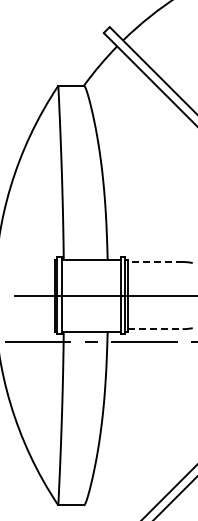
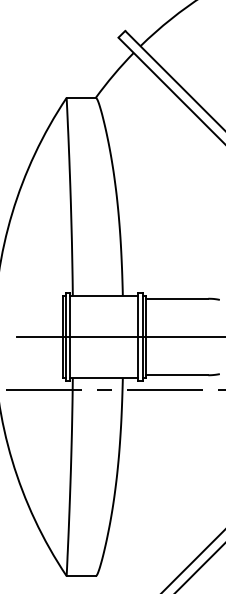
line: (154, 262) -> (176, 299), dashed -> solid
line: (155, 329) -> (177, 375), dashed -> solid

